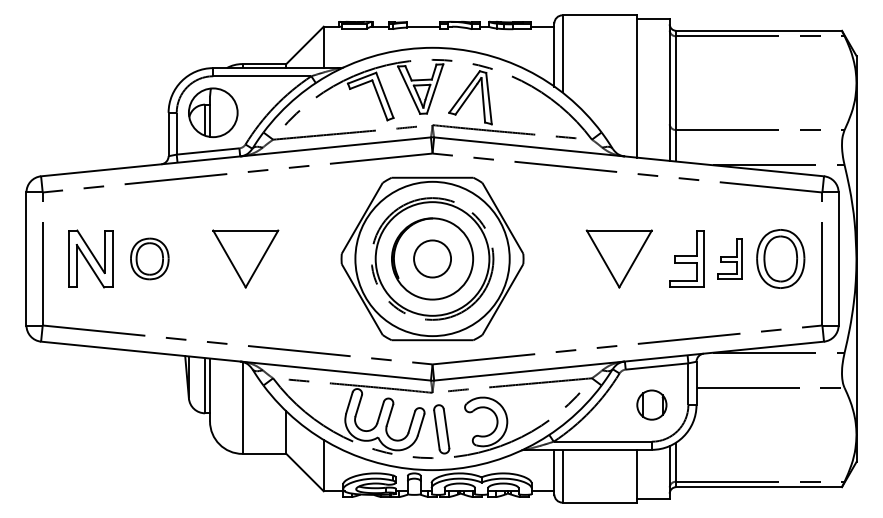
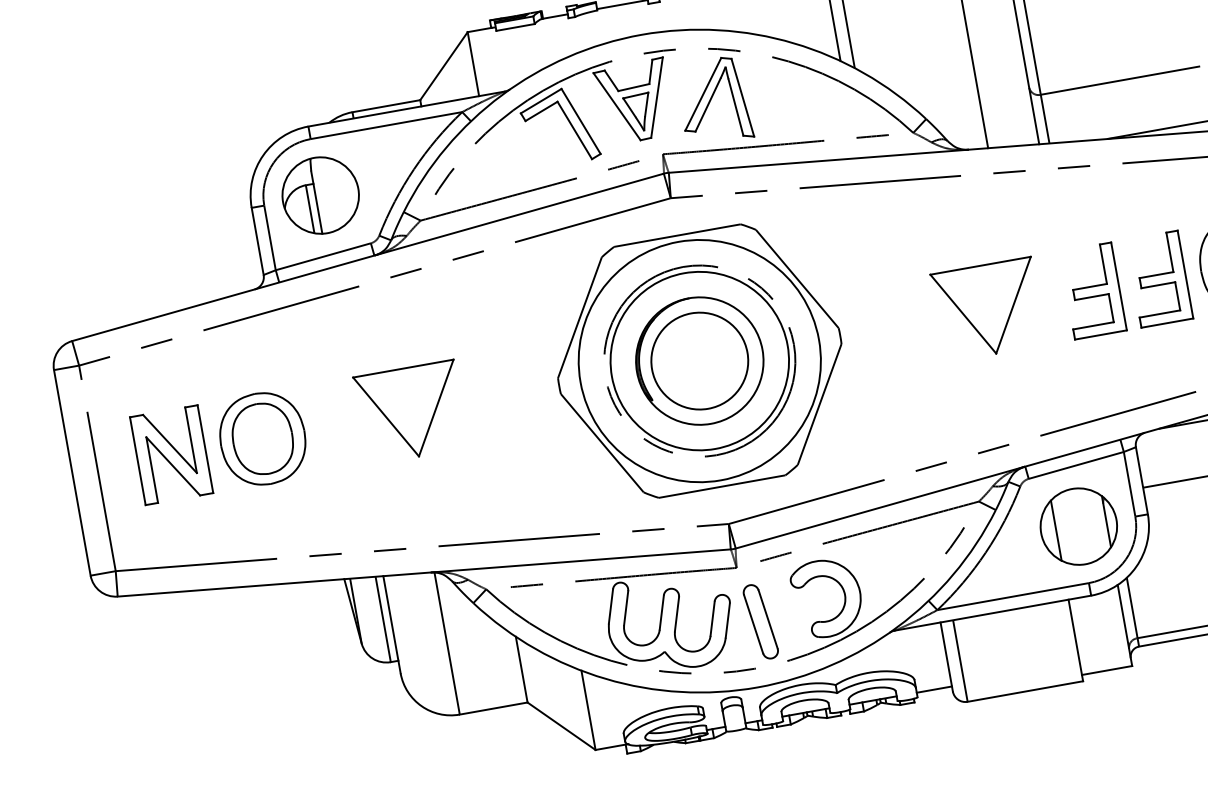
part: (149, 258) -> (262, 438), size x1.43
circle: (432, 258) -> (699, 360), size x1.67
part: (729, 258) -> (1158, 278), size x1.43
part: (651, 404) -> (1078, 525), size x1.67

